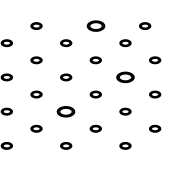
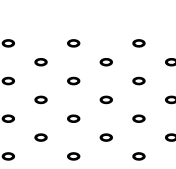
part: (95, 25) -> (73, 42), size x0.62
part: (145, 25) -> (139, 42), moved
part: (125, 77) -> (106, 99), size x0.62
part: (66, 111) -> (41, 137), size x0.62

